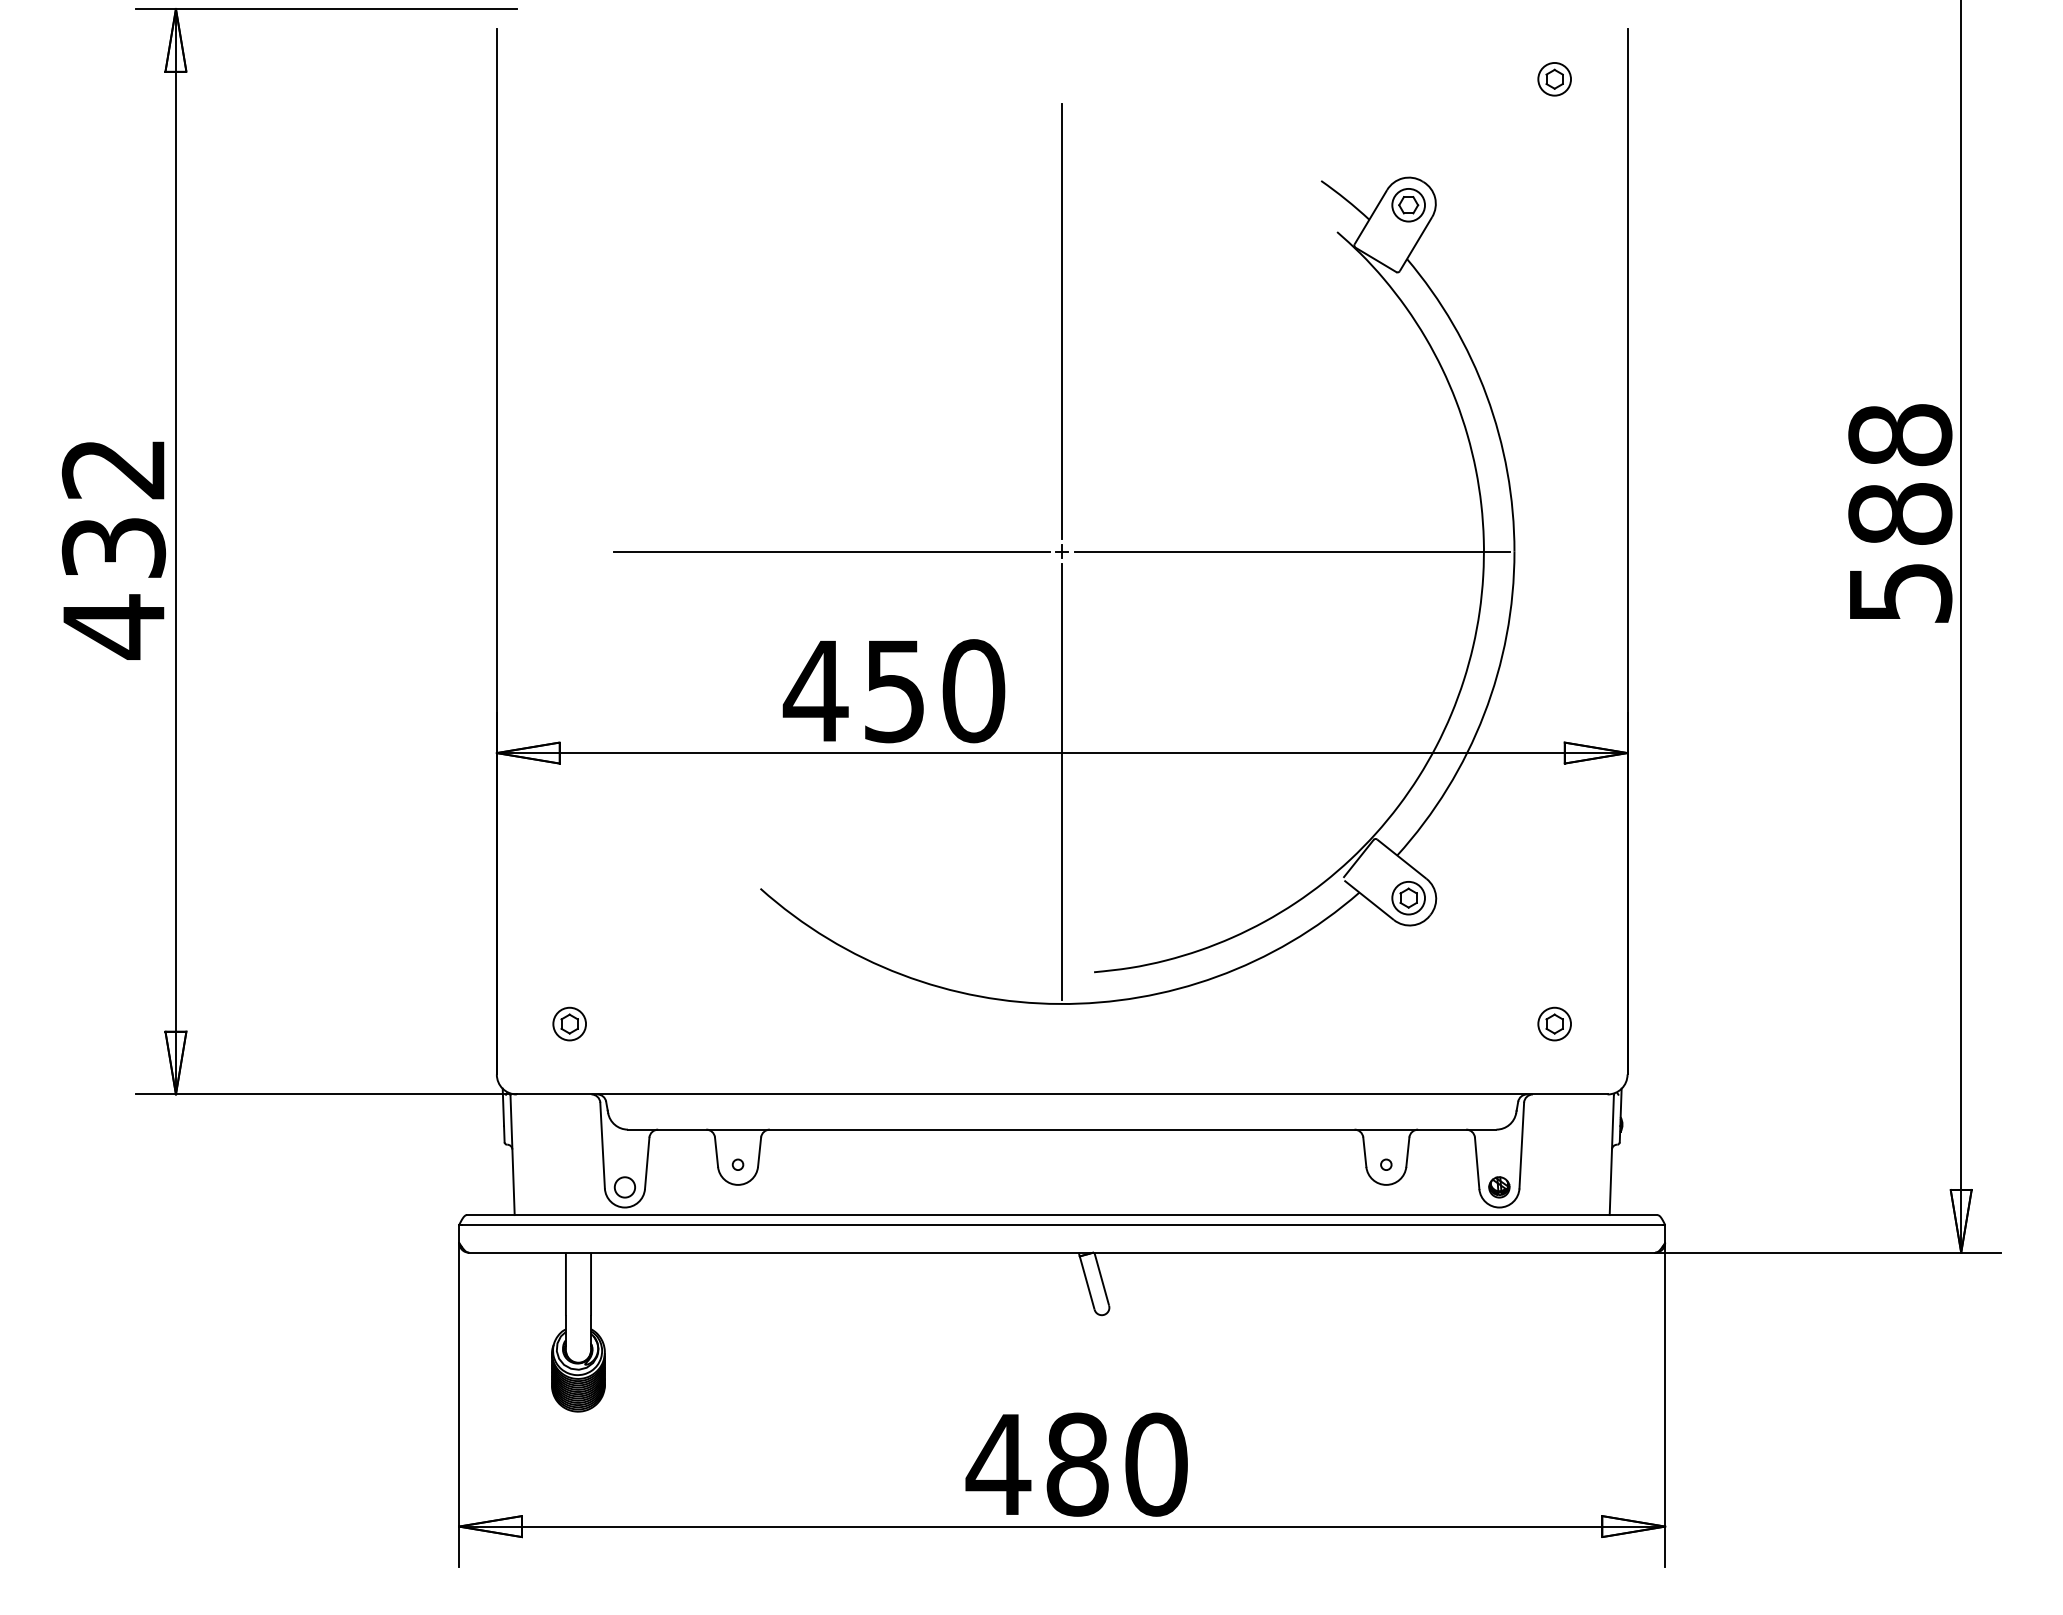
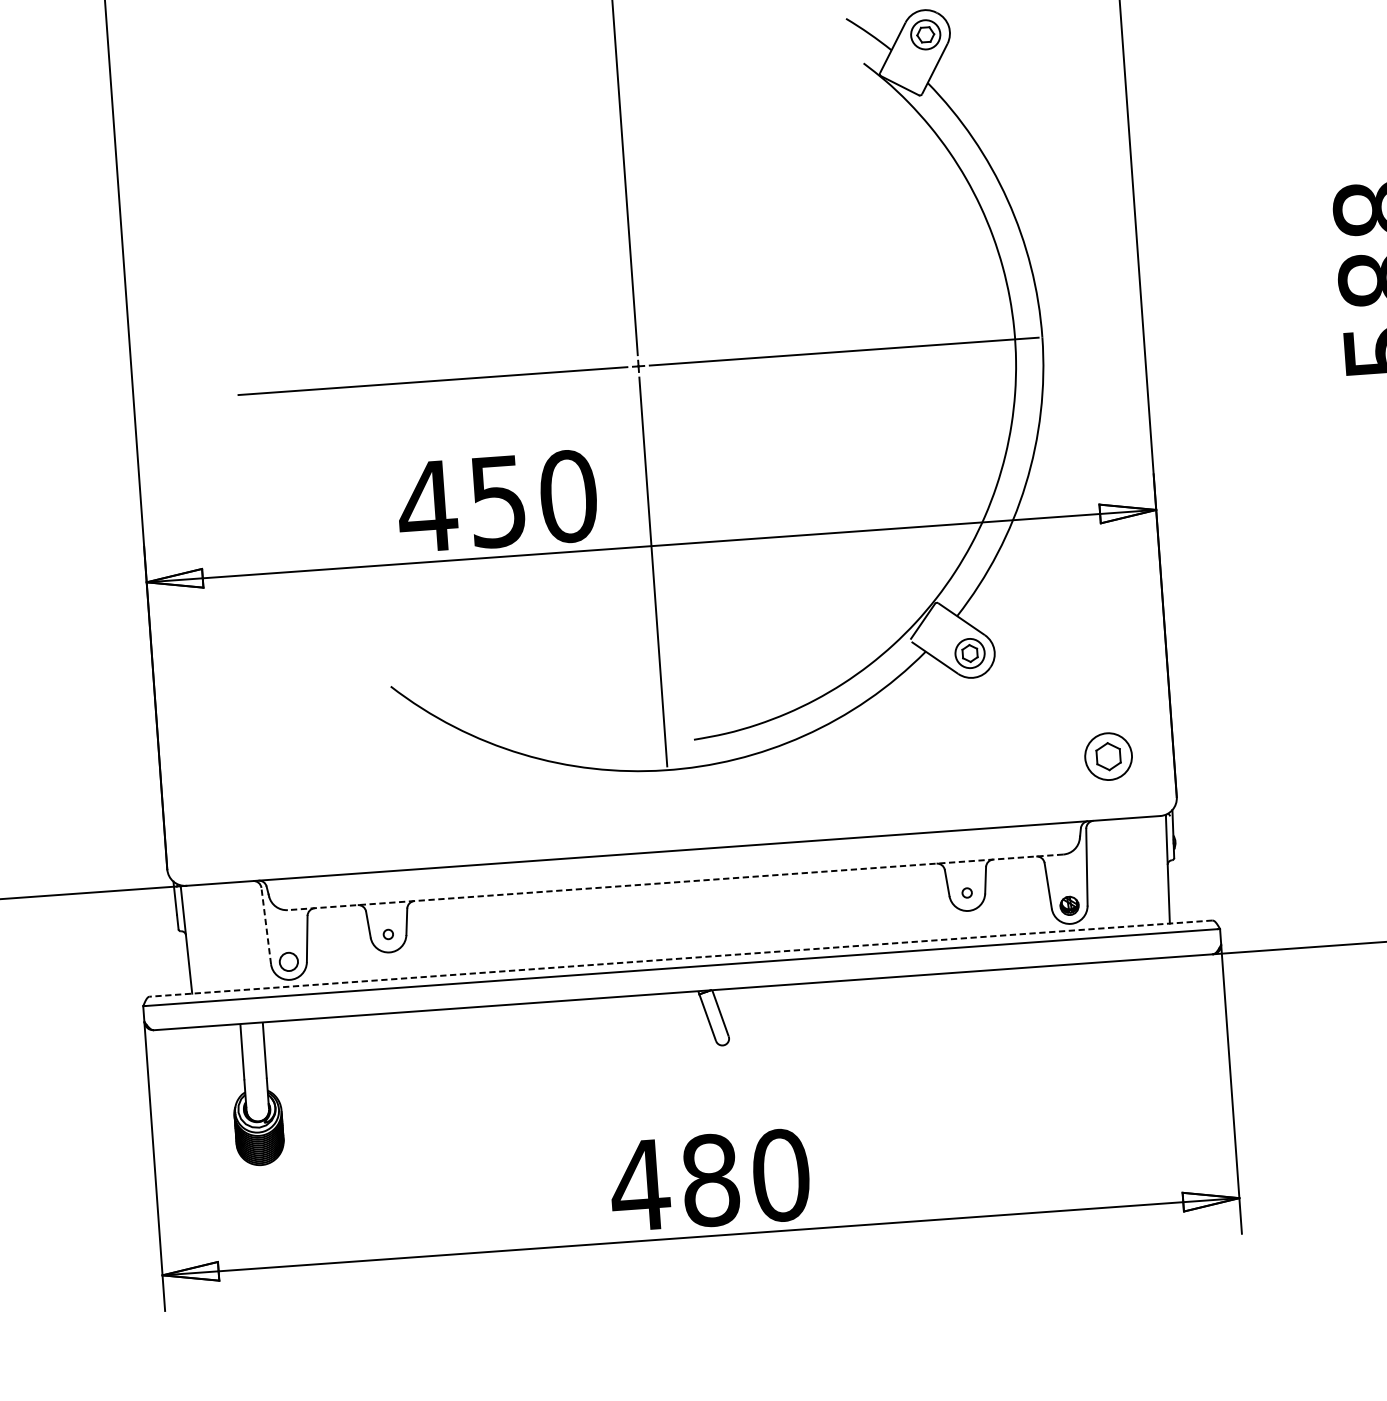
part: (569, 1023) -> (228, 819), removed
part: (1554, 1023) -> (1108, 756), size x1.6
line: (1061, 1129) -> (674, 882), solid -> dashed
line: (602, 1145) -> (266, 925), solid -> dashed
line: (1061, 1215) -> (680, 959), solid -> dashed

